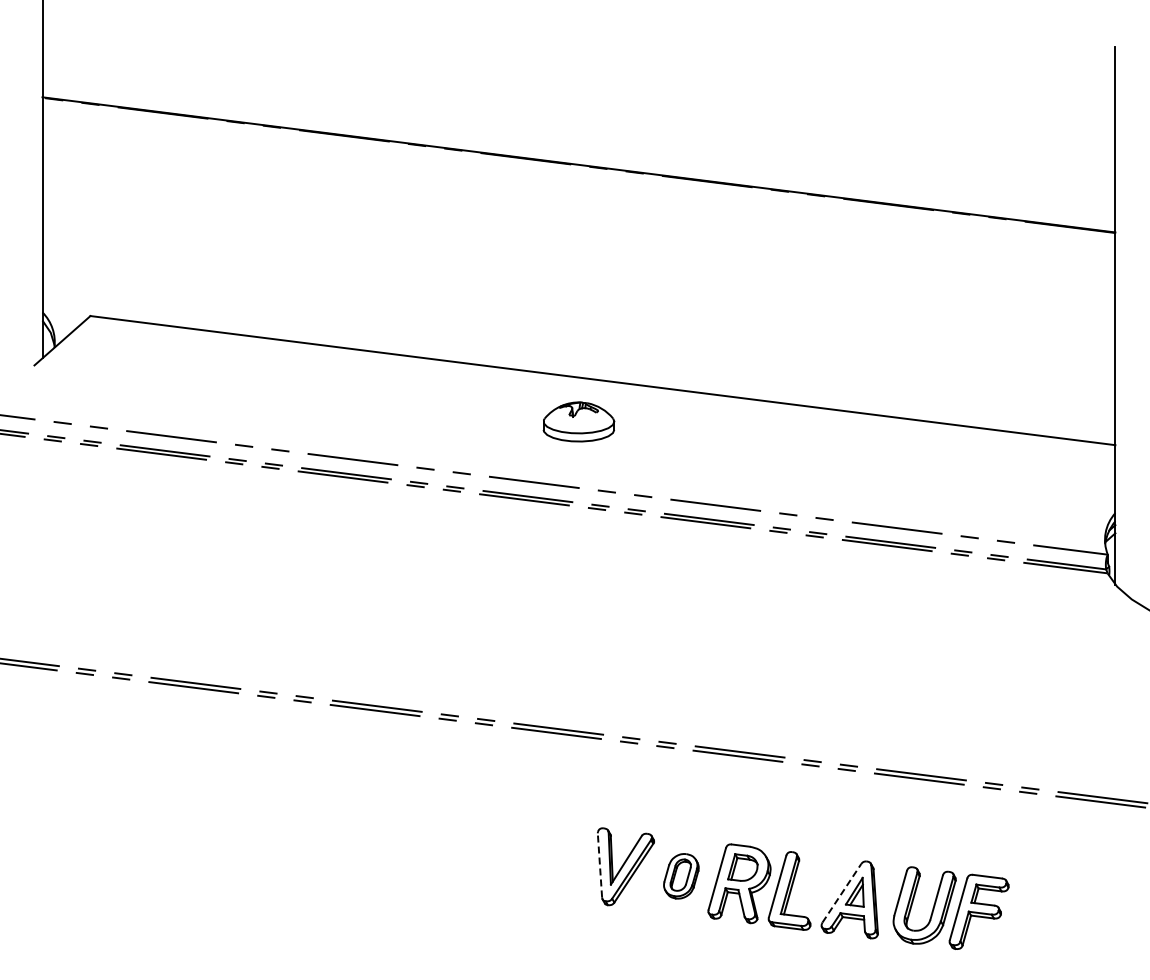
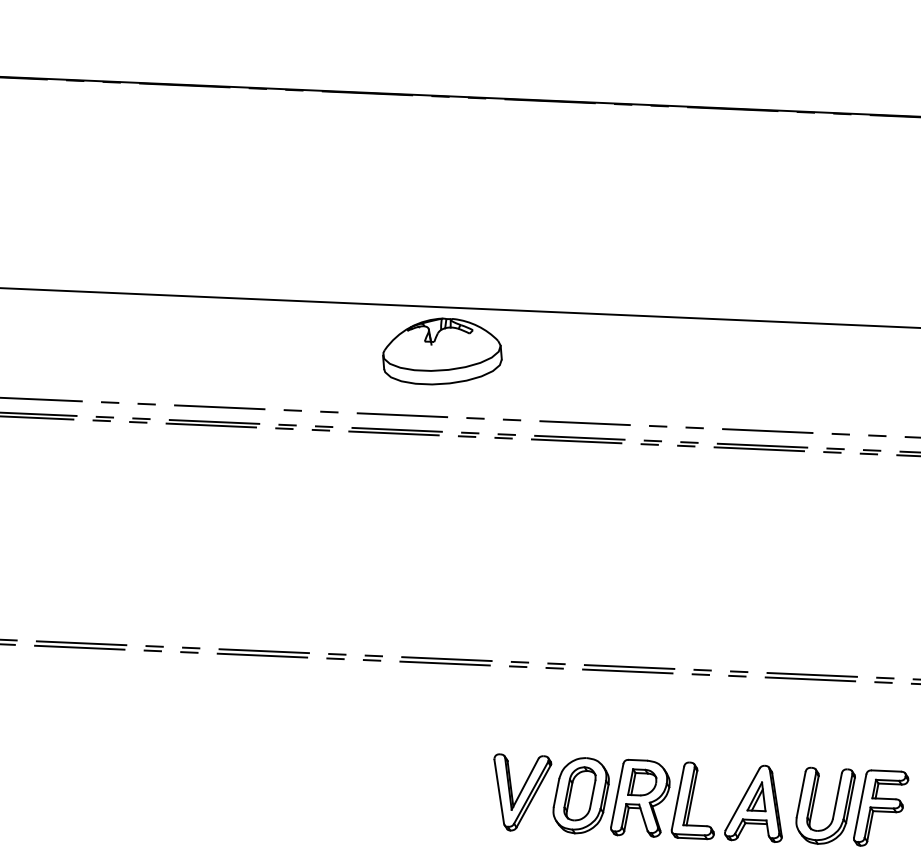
part: (578, 421) -> (441, 350), size x1.67
line: (599, 864) -> (498, 790), dashed -> solid
part: (681, 876) -> (581, 795), size x1.67
line: (842, 892) -> (743, 798), dashed -> solid

